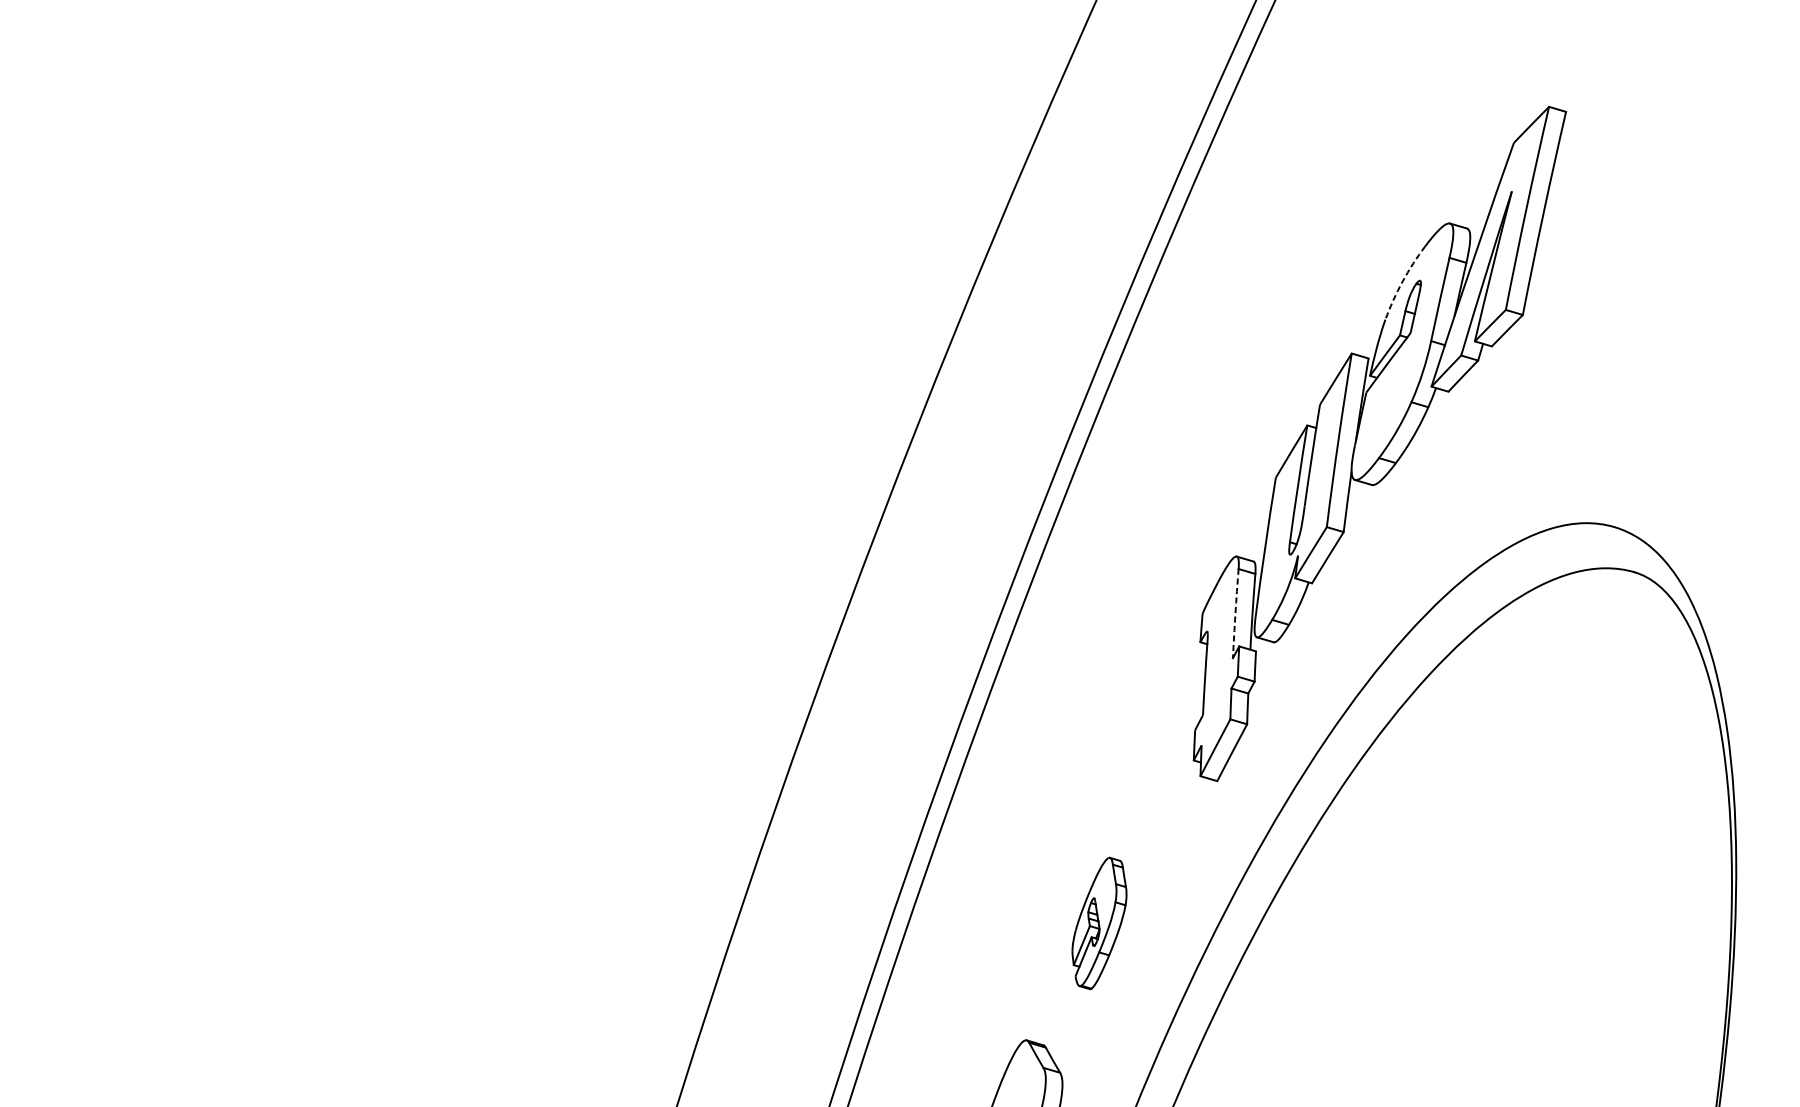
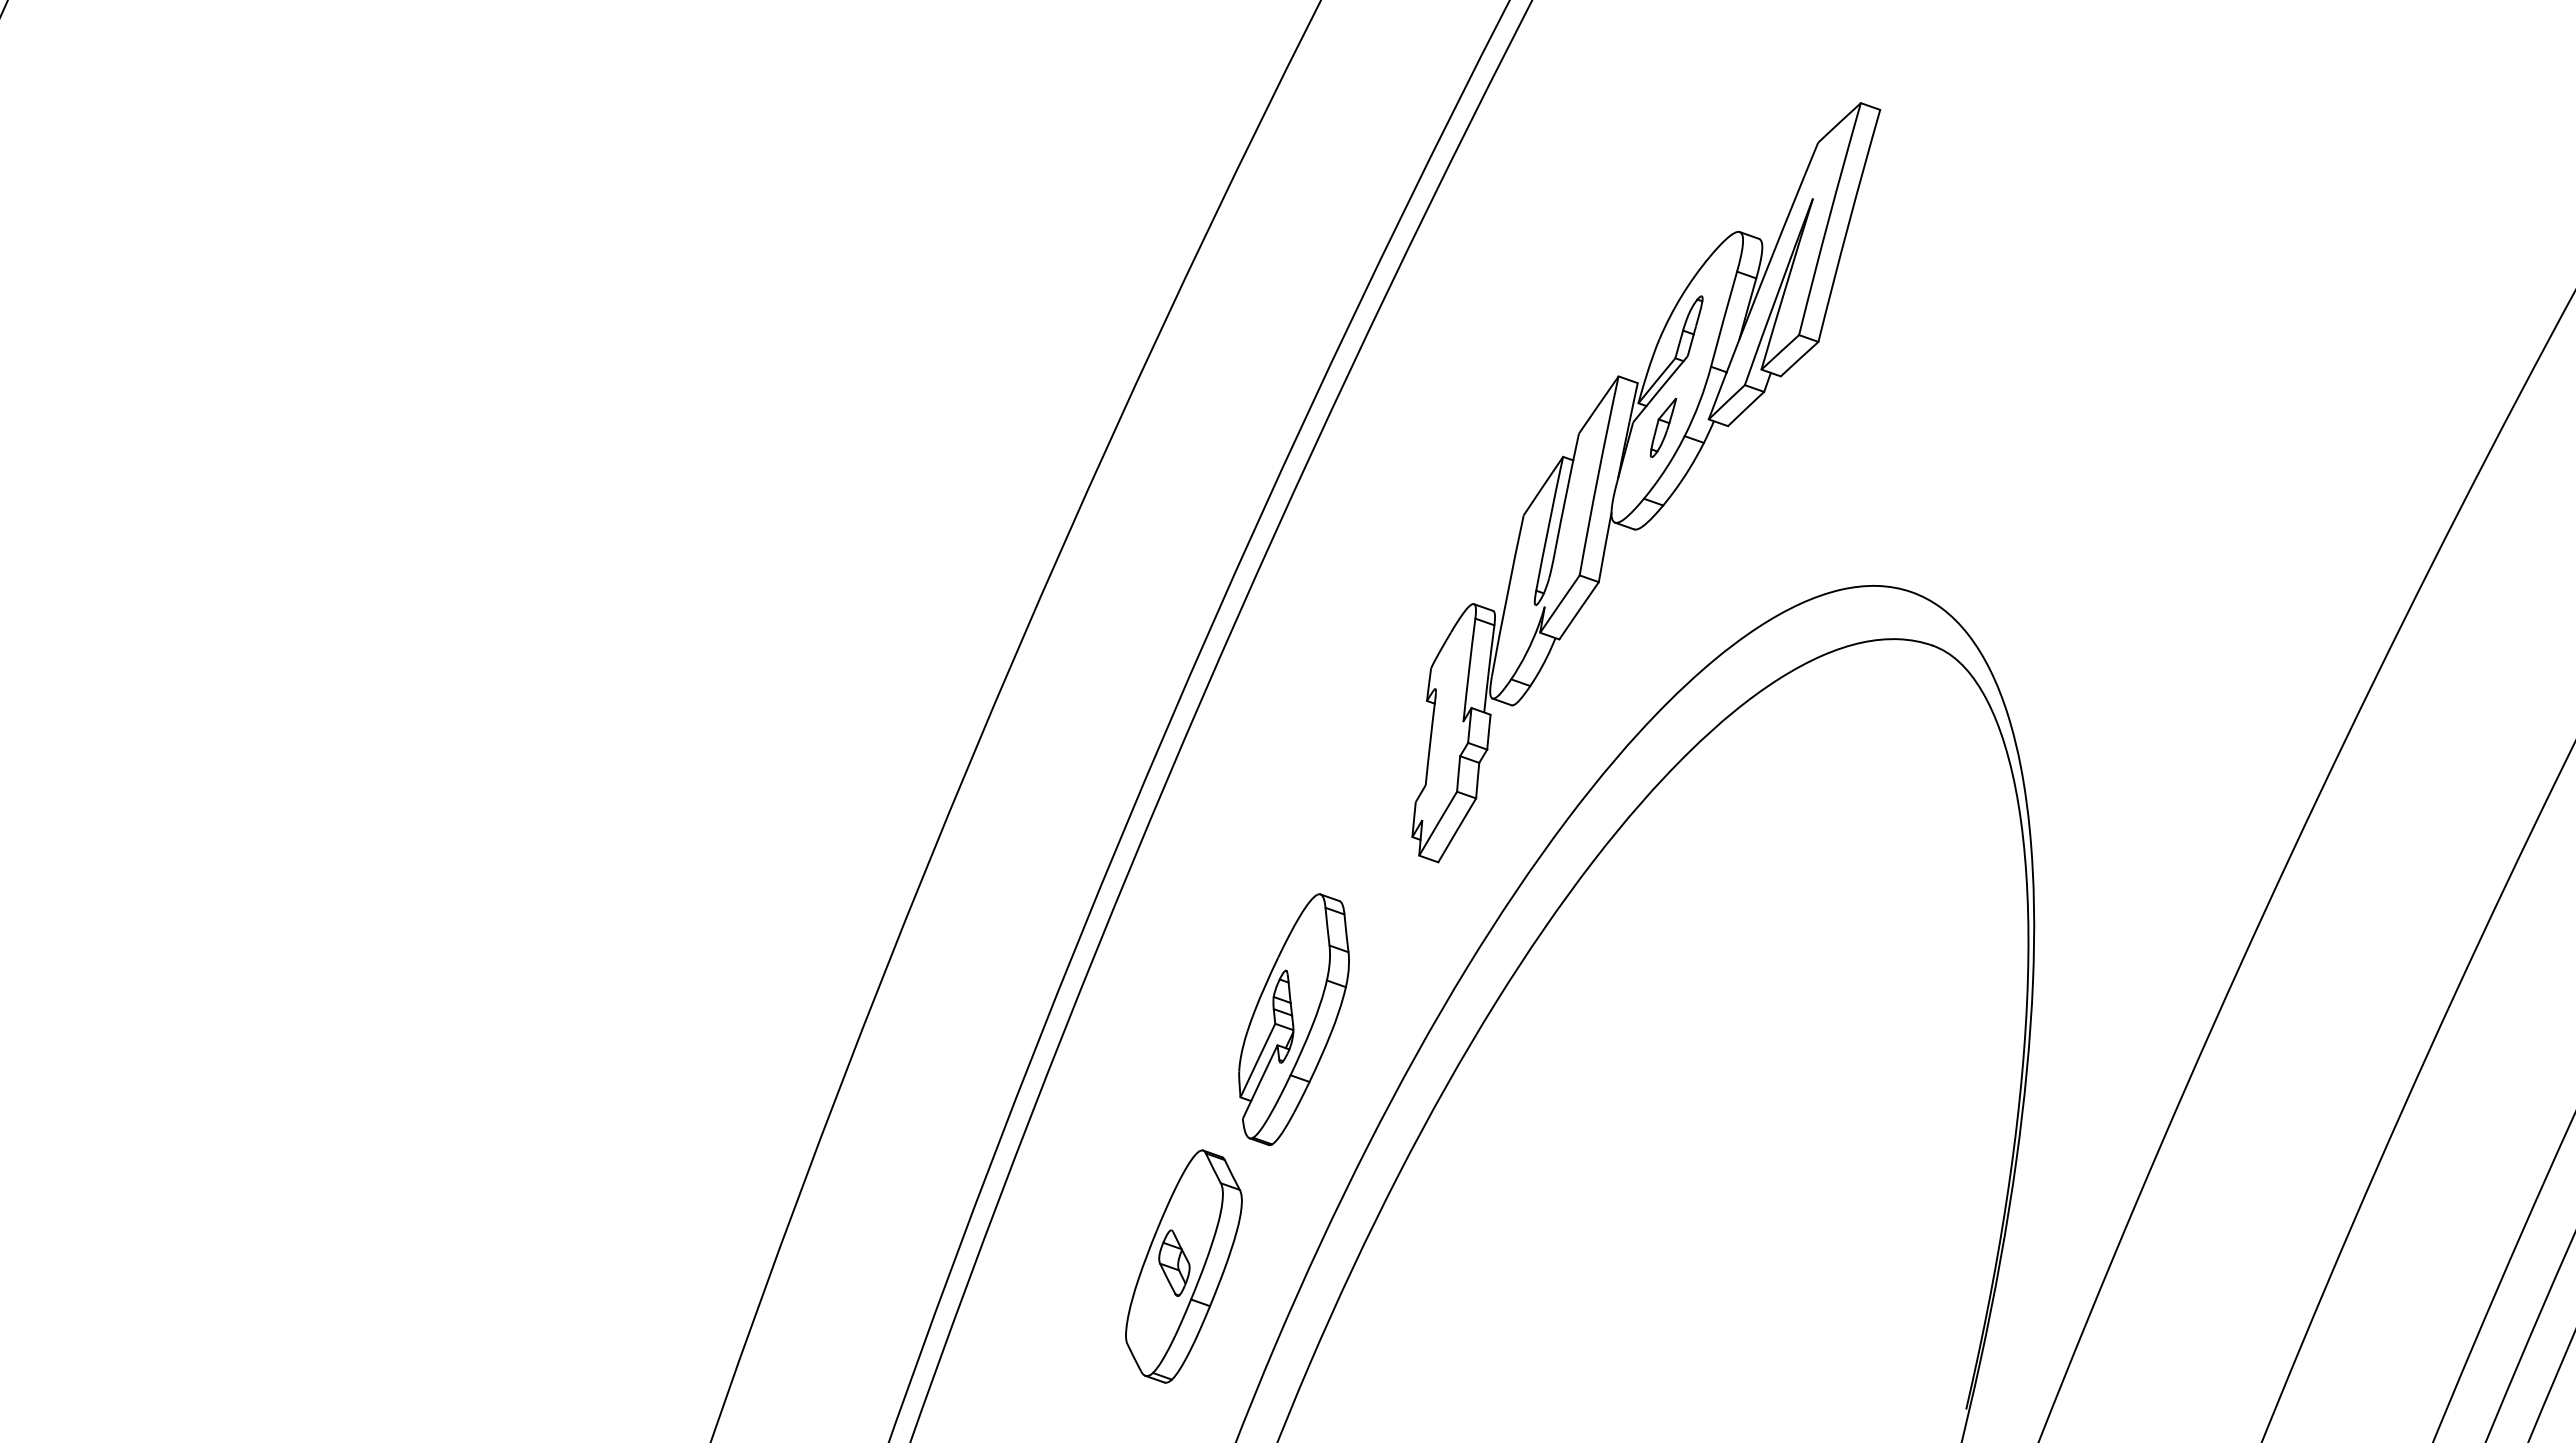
arc: (1402, 281) -> (1681, 296), dashed -> solid
part: (1392, 395) -> (1663, 427), added
arc: (1235, 613) -> (1469, 669), dashed -> solid
part: (1099, 923) -> (1293, 1019), size x1.67

